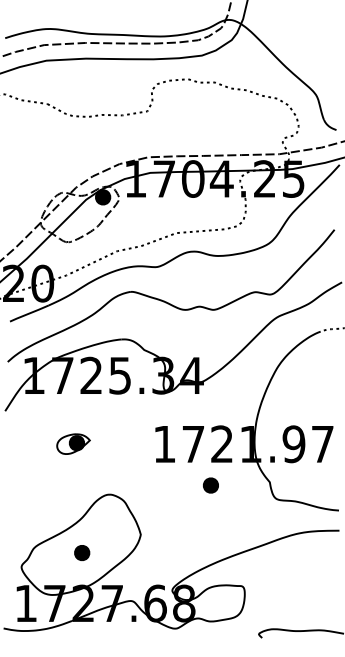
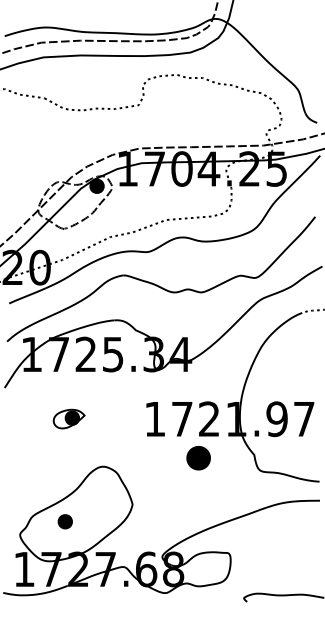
part: (210, 484) -> (198, 457), size x1.6
part: (81, 552) -> (64, 521), moved

